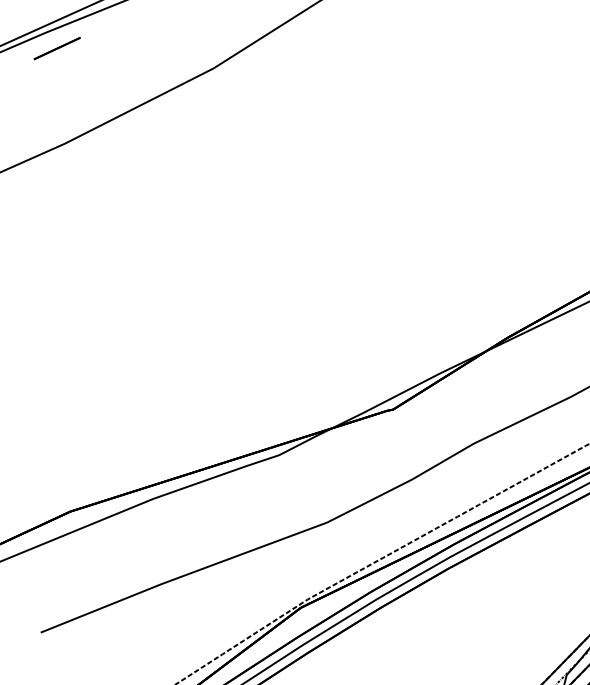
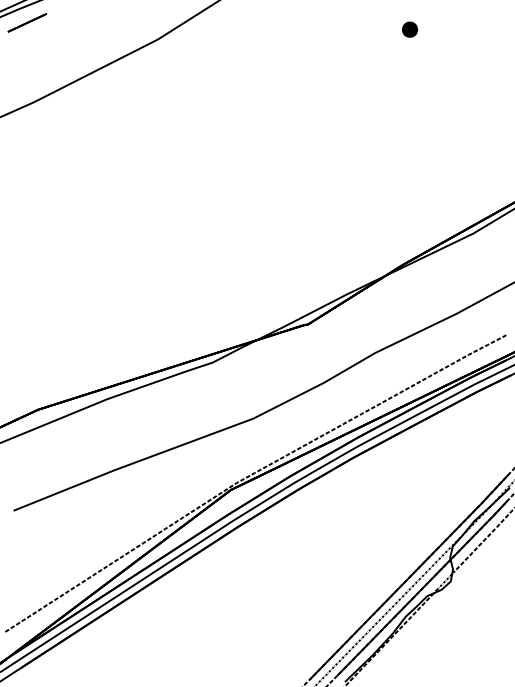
part: (514, 56) -> (409, 29), added

